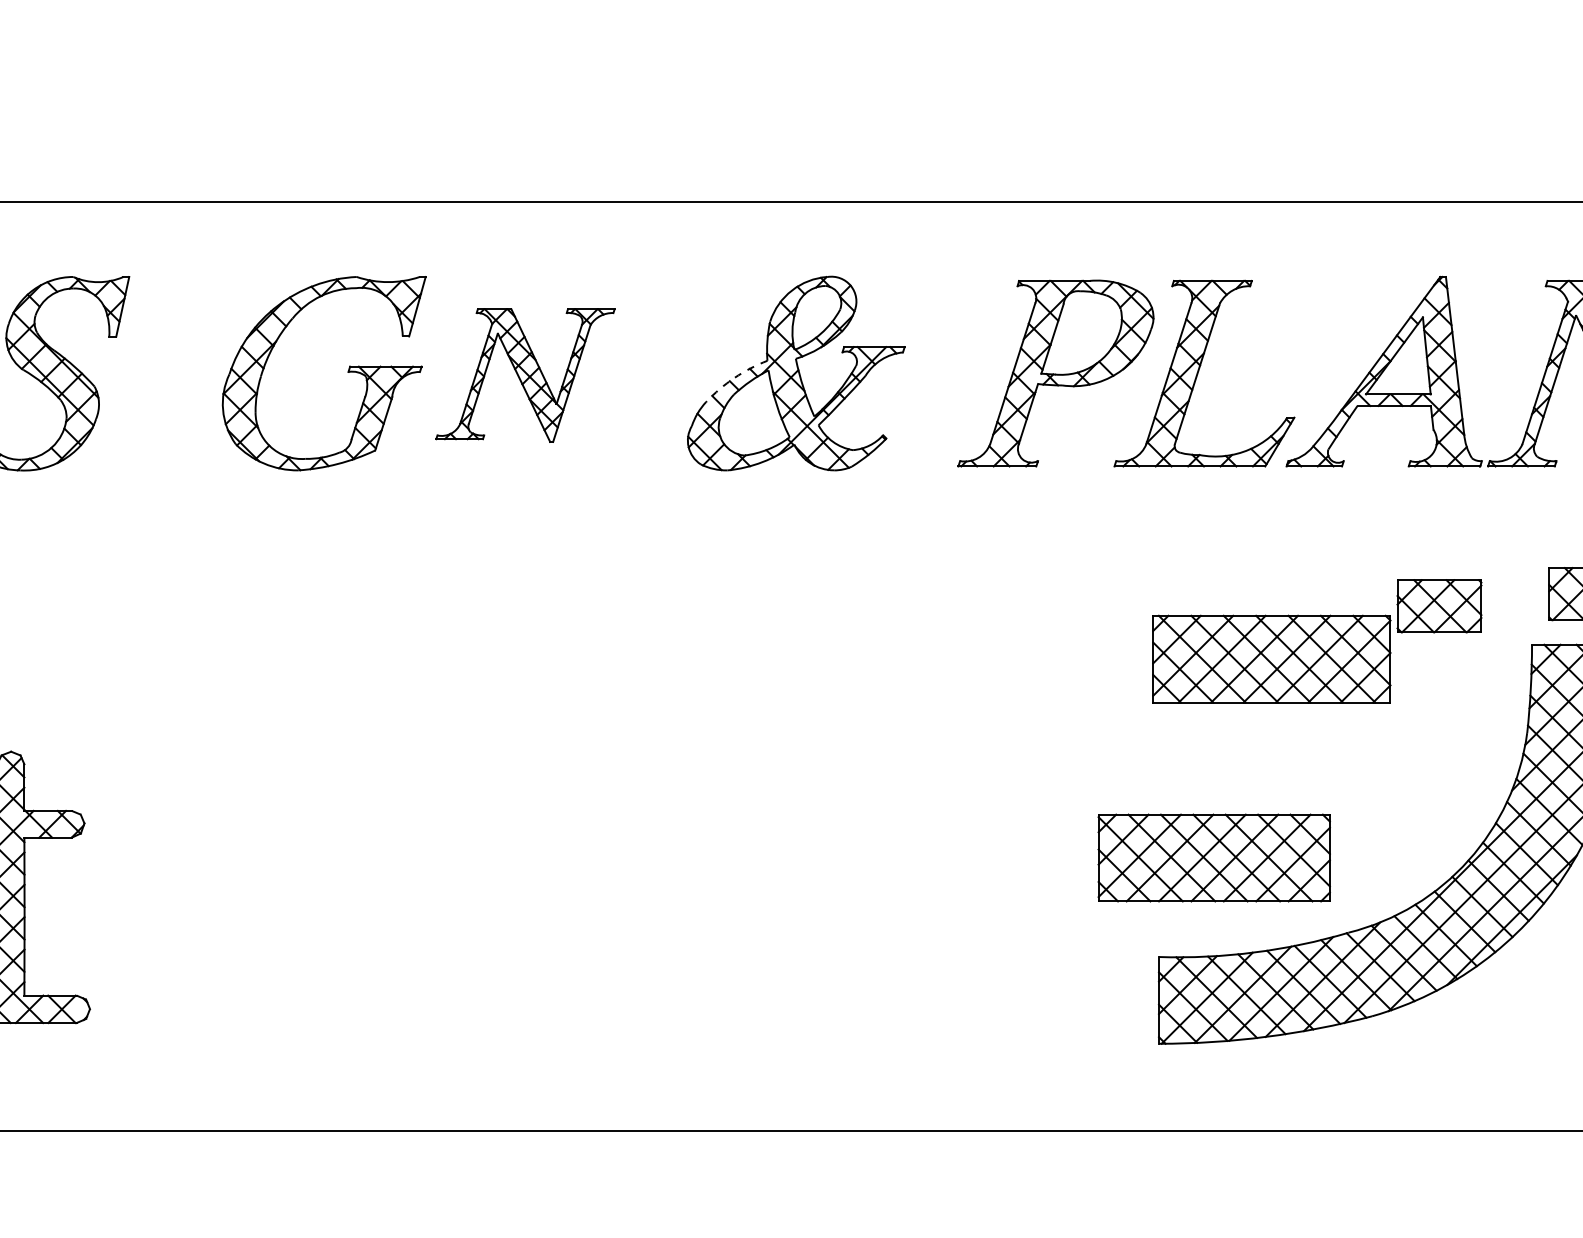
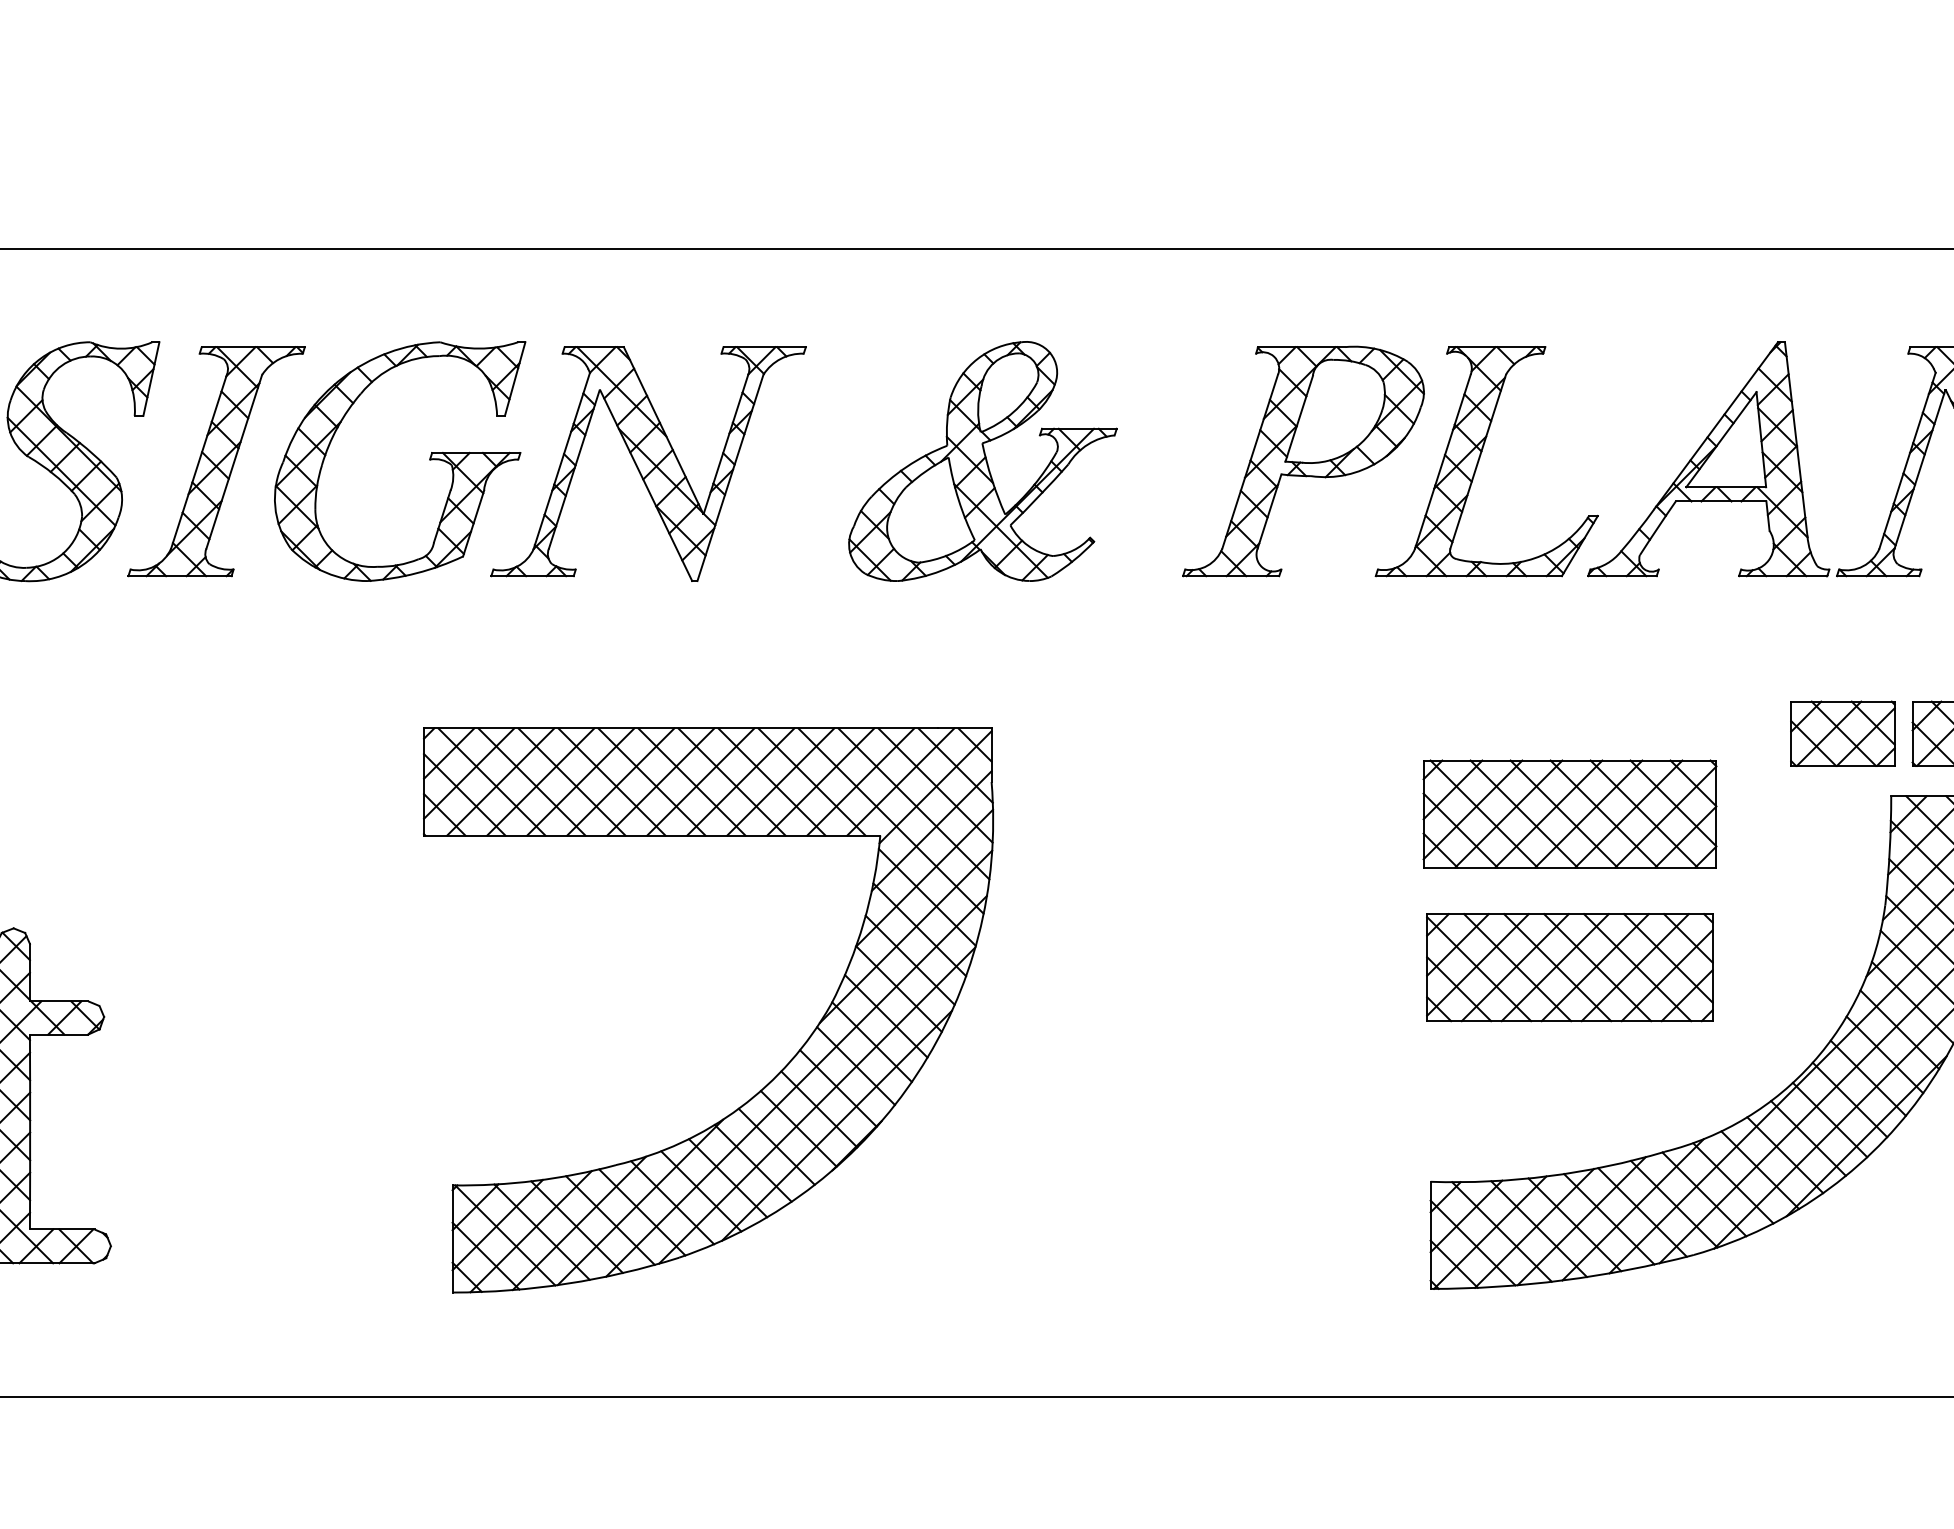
part: (175, 373) -> (216, 461), added
part: (525, 375) -> (648, 463), size x1.43
arc: (734, 377) -> (906, 466), dashed -> solid
part: (1439, 606) -> (1842, 733), moved
part: (1213, 857) -> (1569, 967), moved
part: (627, 871) -> (774, 1076), added

